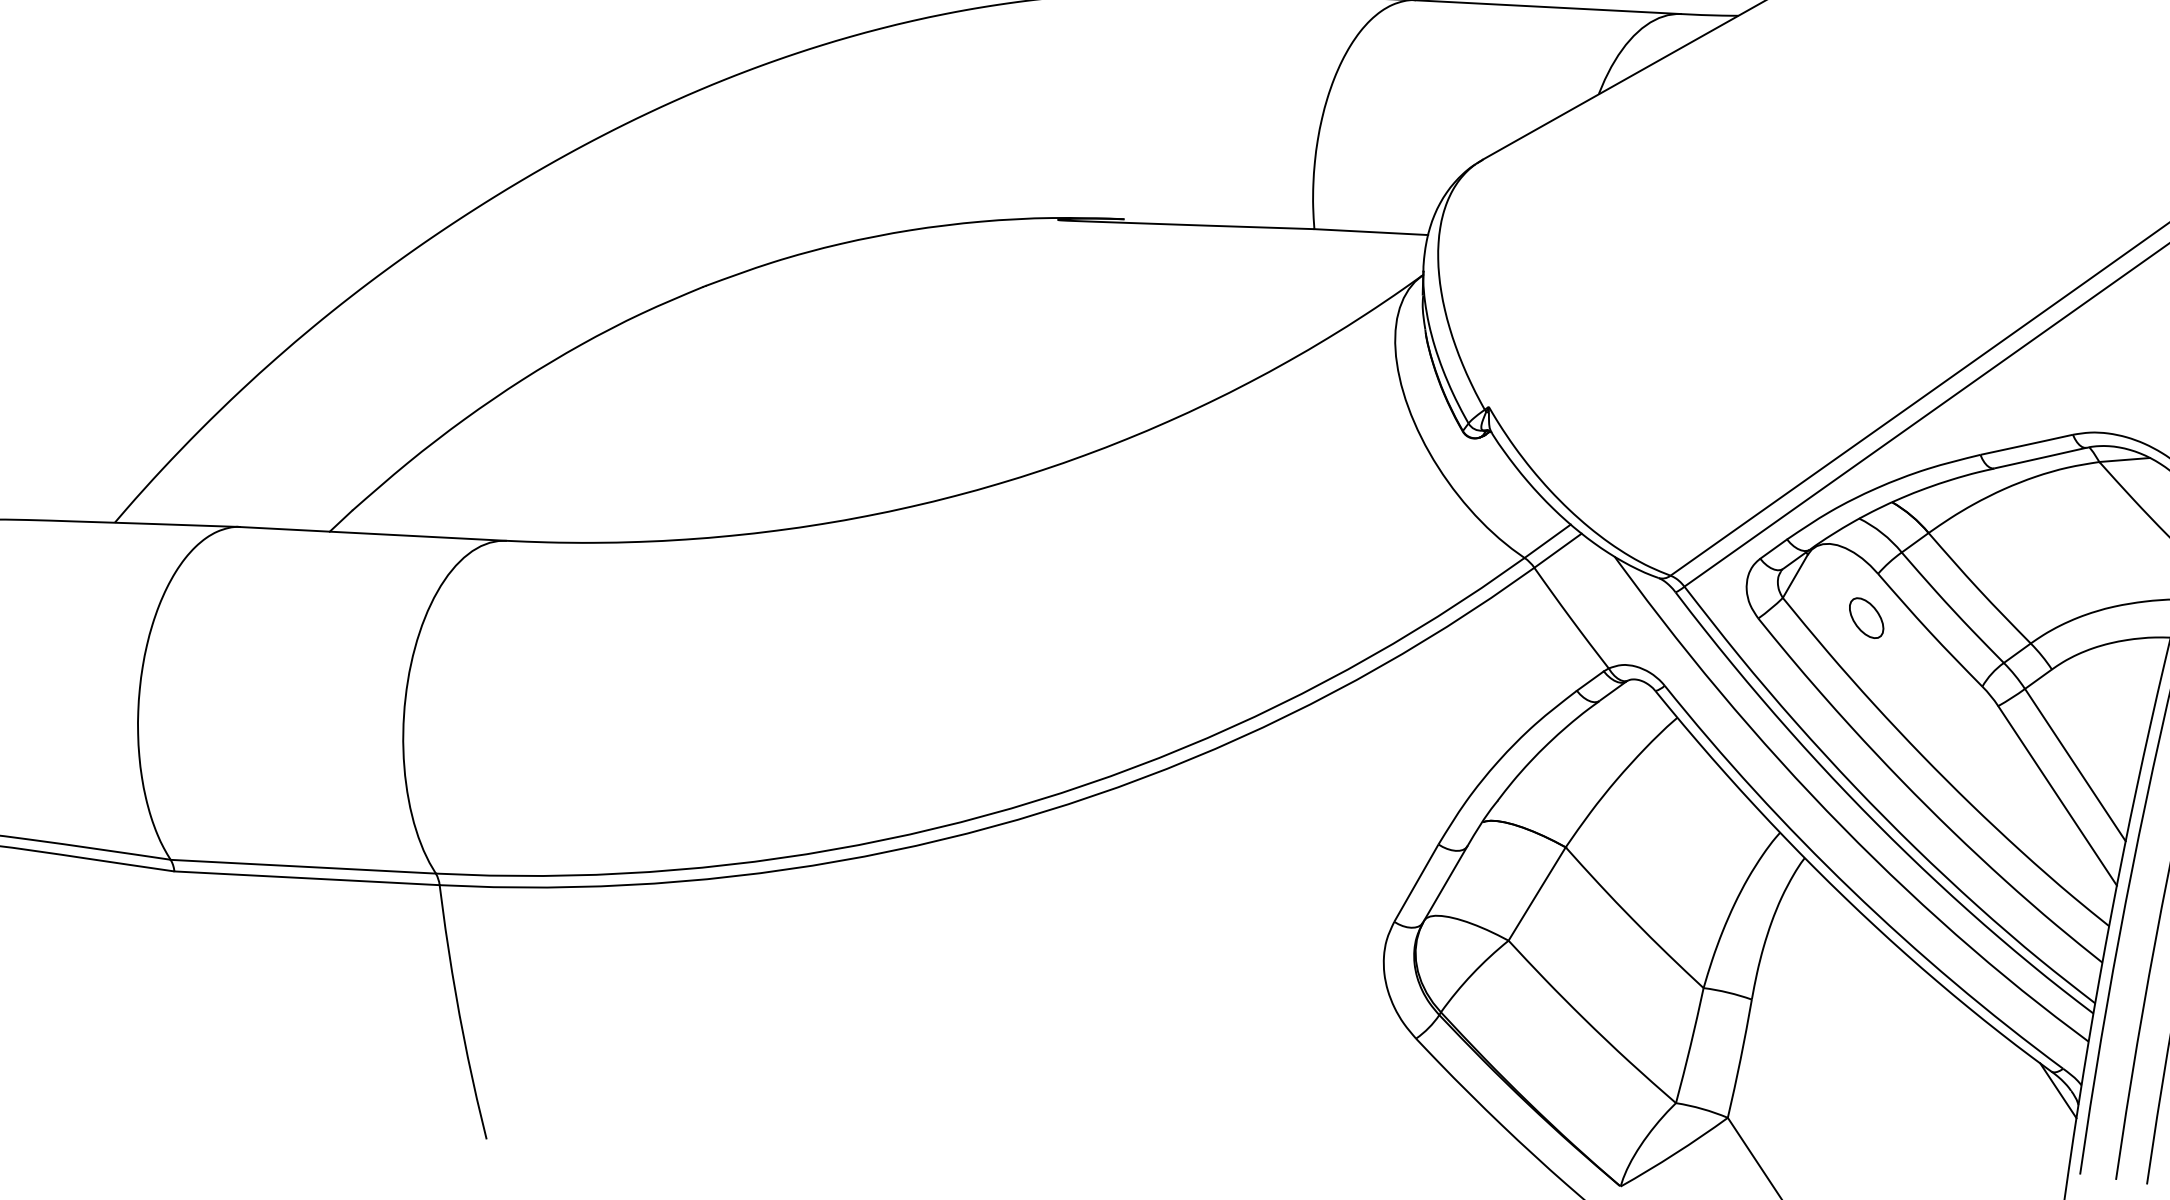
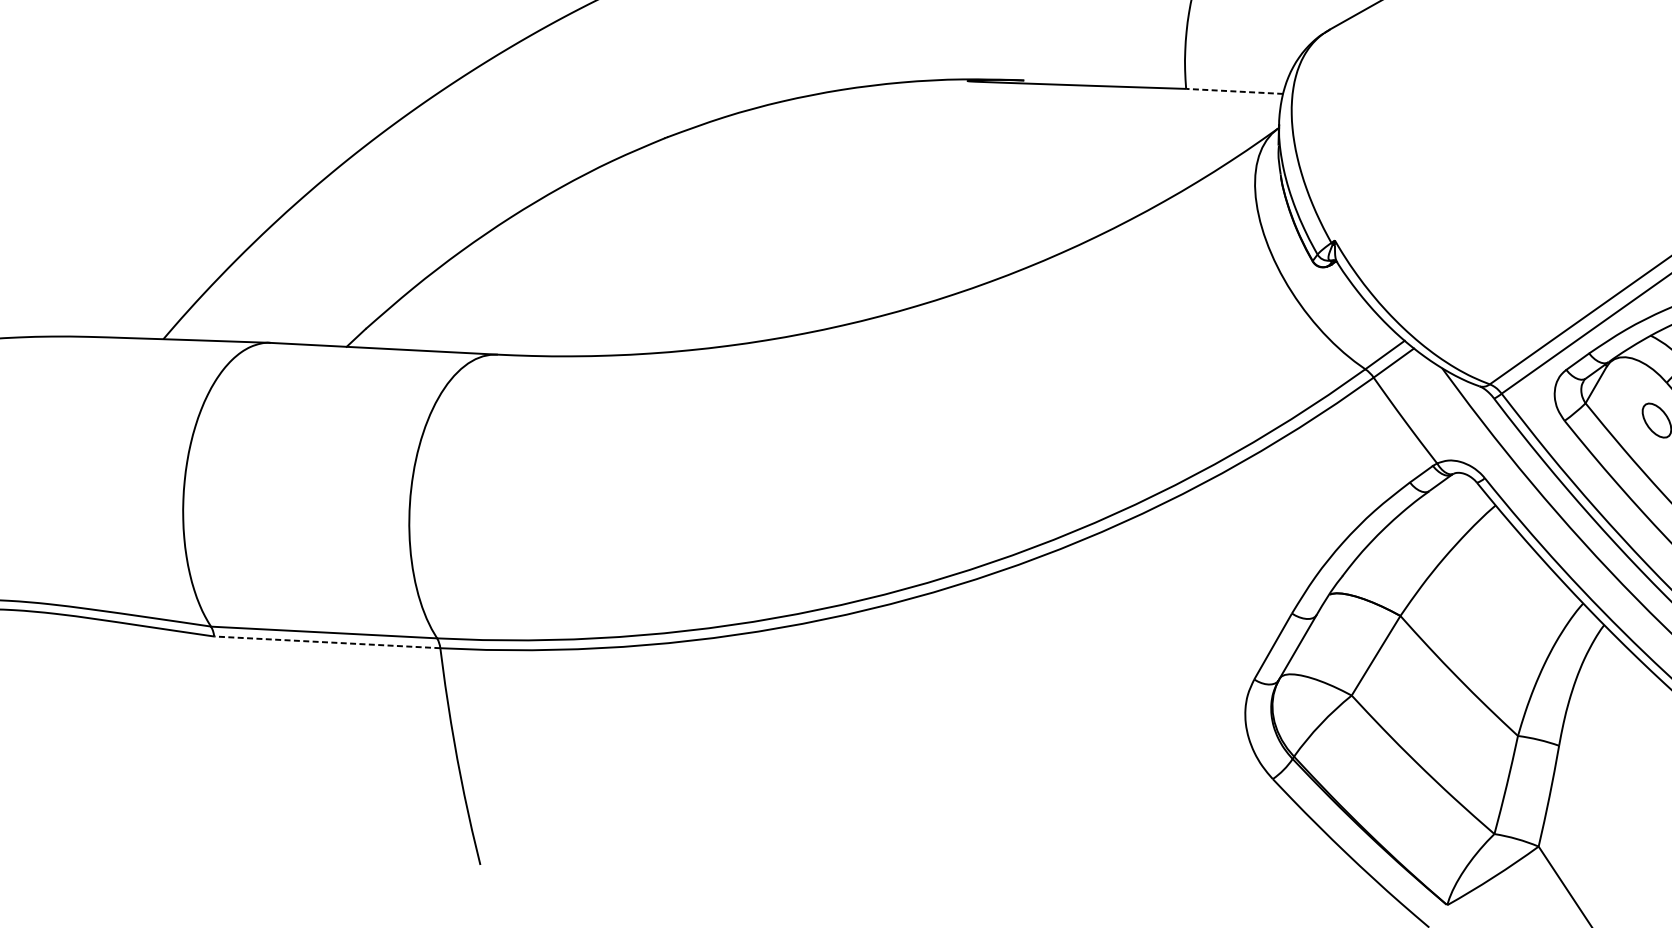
line: (1371, 232) -> (1234, 91), solid -> dashed
line: (307, 878) -> (327, 642), solid -> dashed

